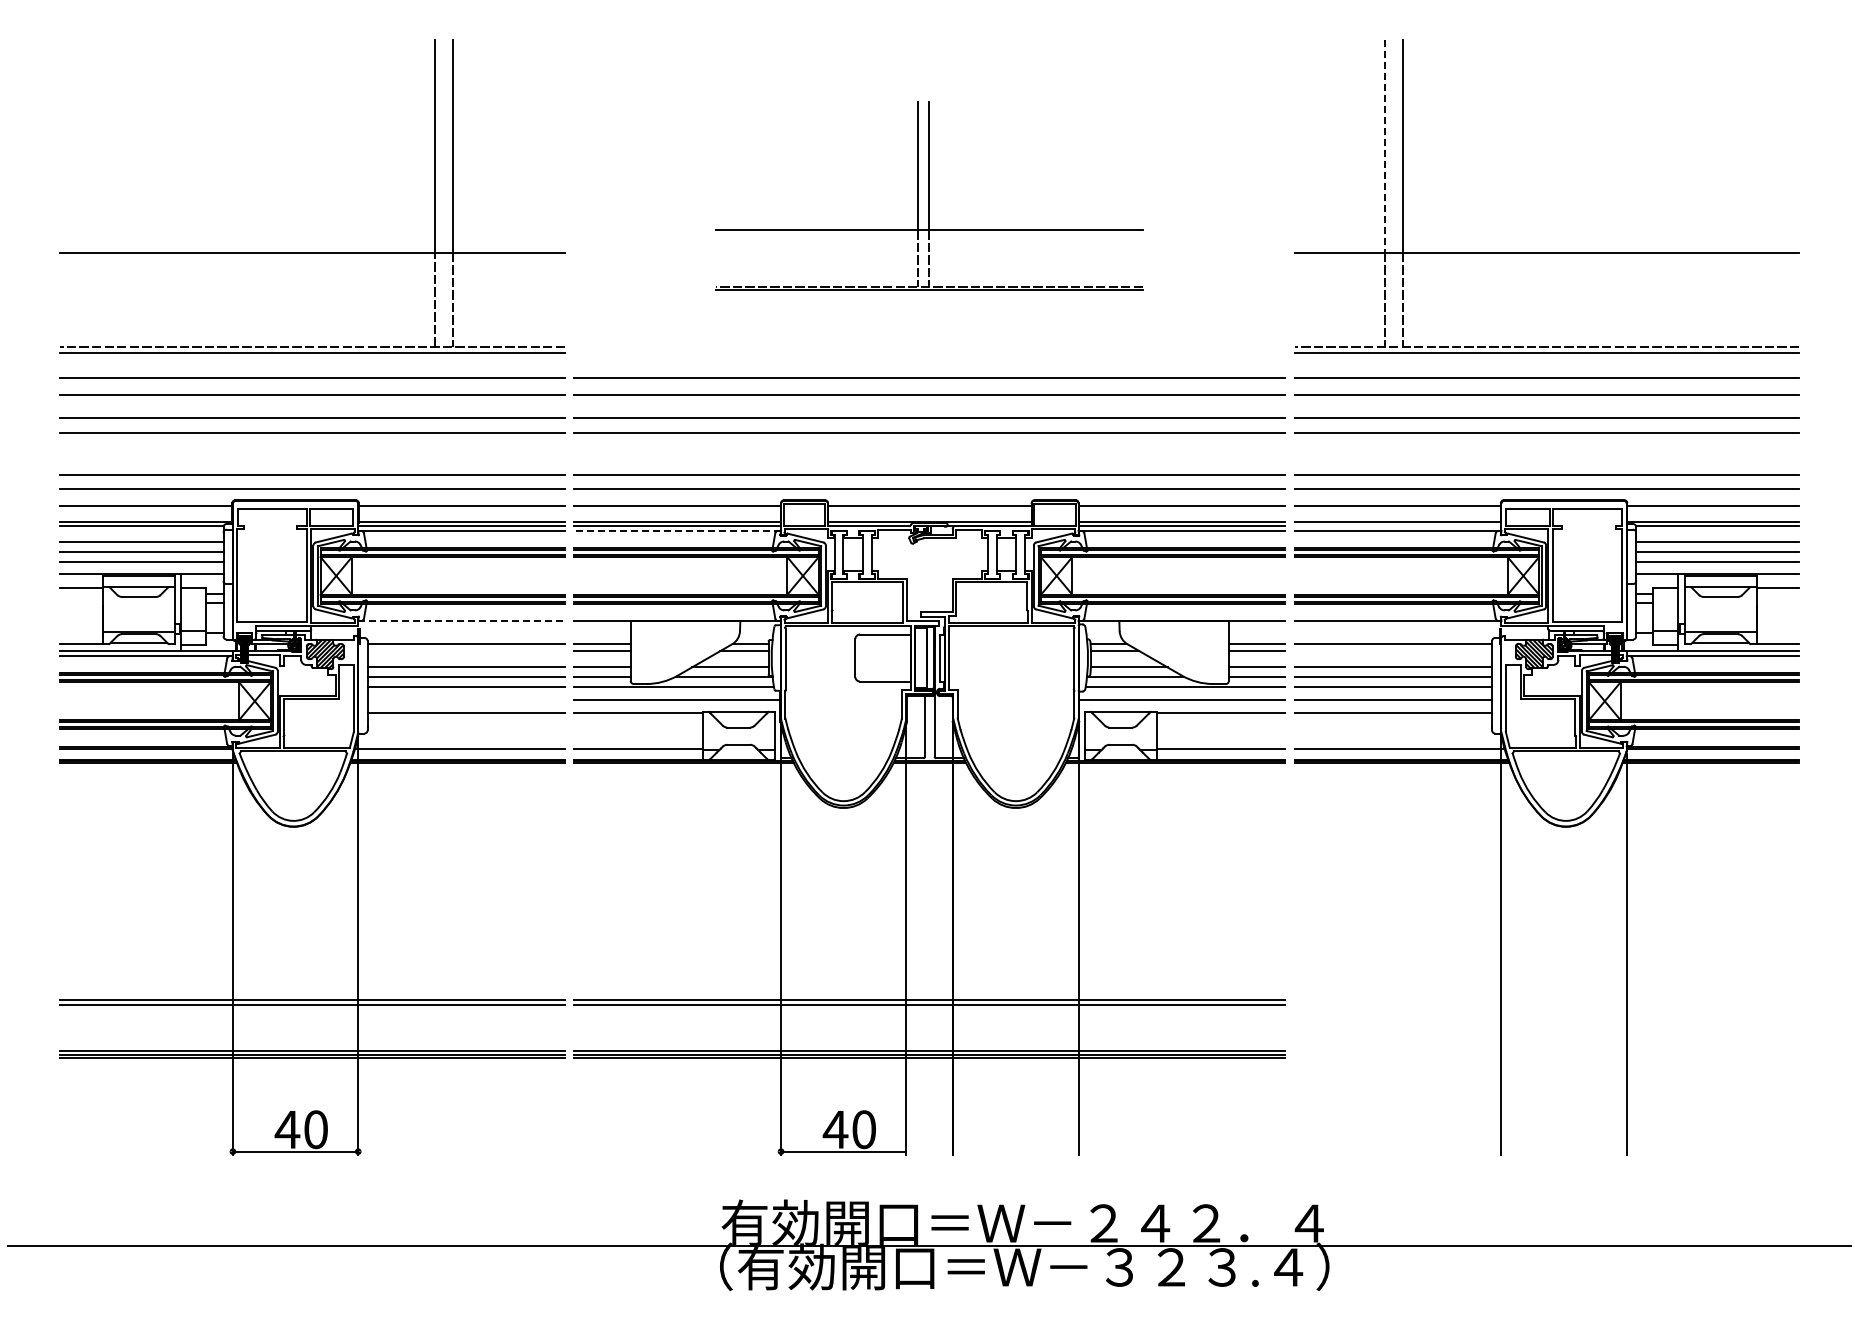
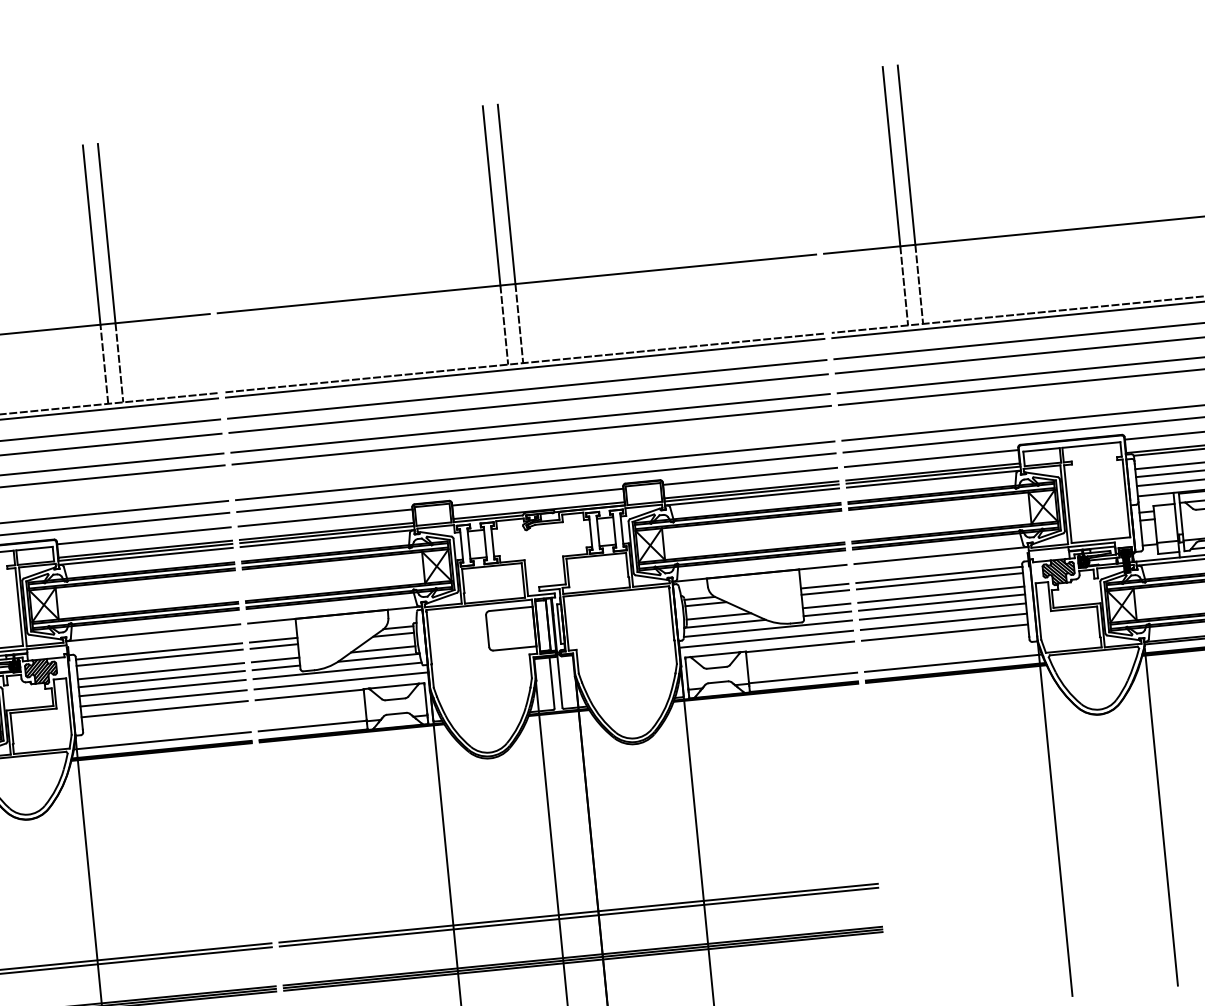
line: (1385, 146) -> (891, 156), dashed -> solid
part: (929, 196) -> (511, 236), size x1.67
line: (1397, 525) -> (933, 474), added
line: (677, 530) -> (327, 538), dashed -> solid
line: (462, 621) -> (154, 632), dashed -> solid
line: (465, 651) -> (159, 657), added
line: (1393, 651) -> (940, 581), added
line: (465, 699) -> (162, 698), added

